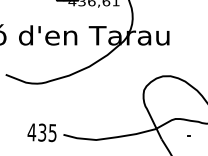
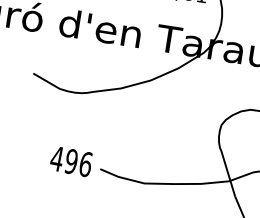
text: (47, 132) -> (78, 162), 435 -> 496

